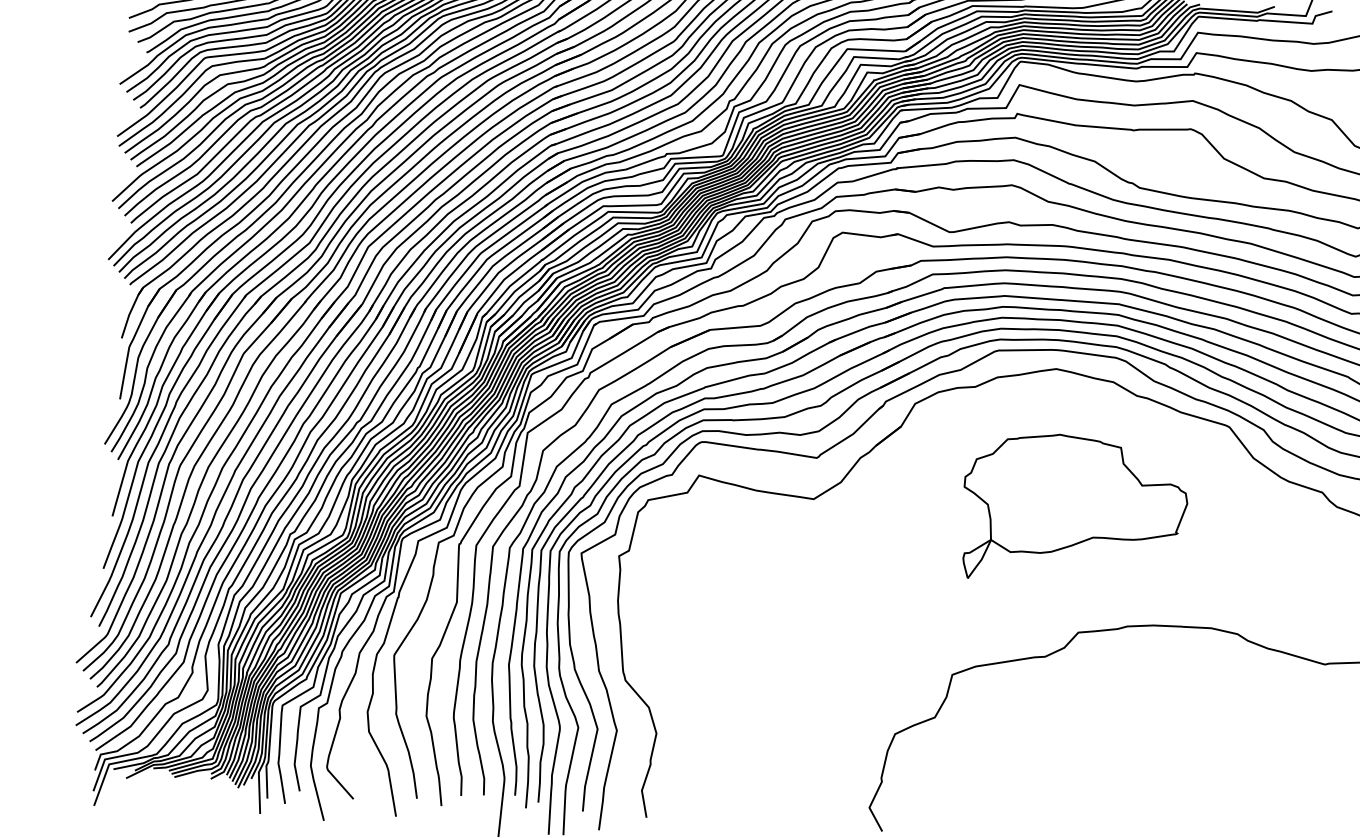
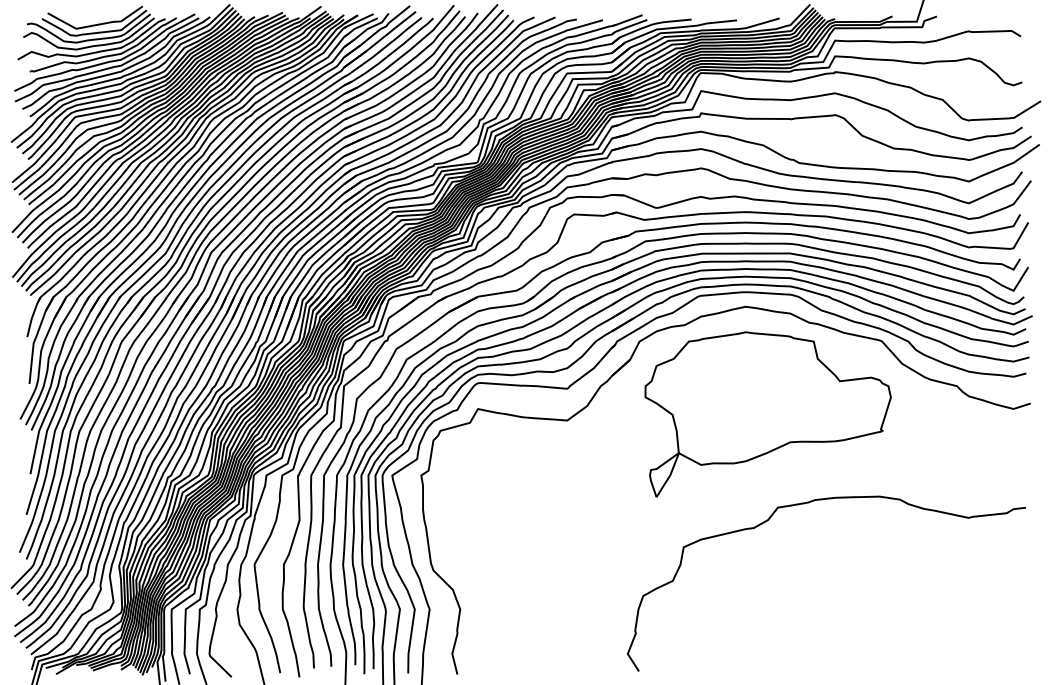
part: (1073, 510) -> (767, 414), size x1.43

